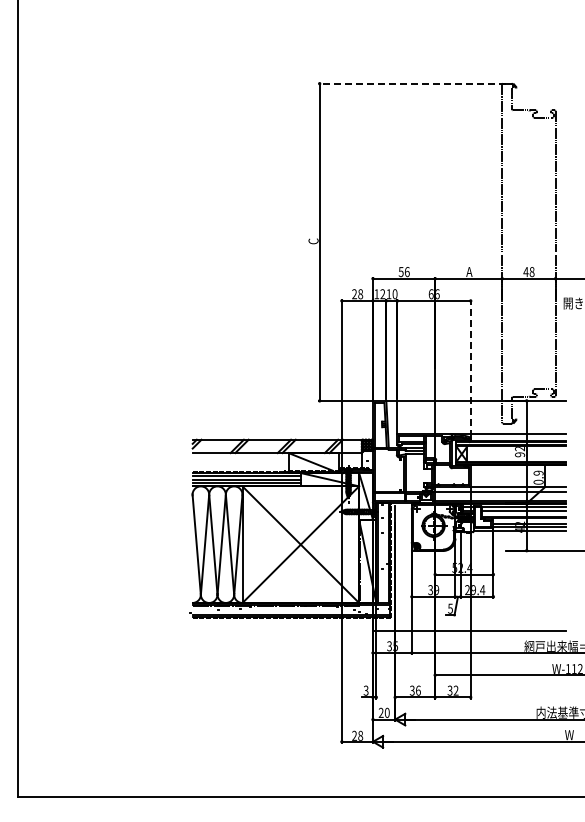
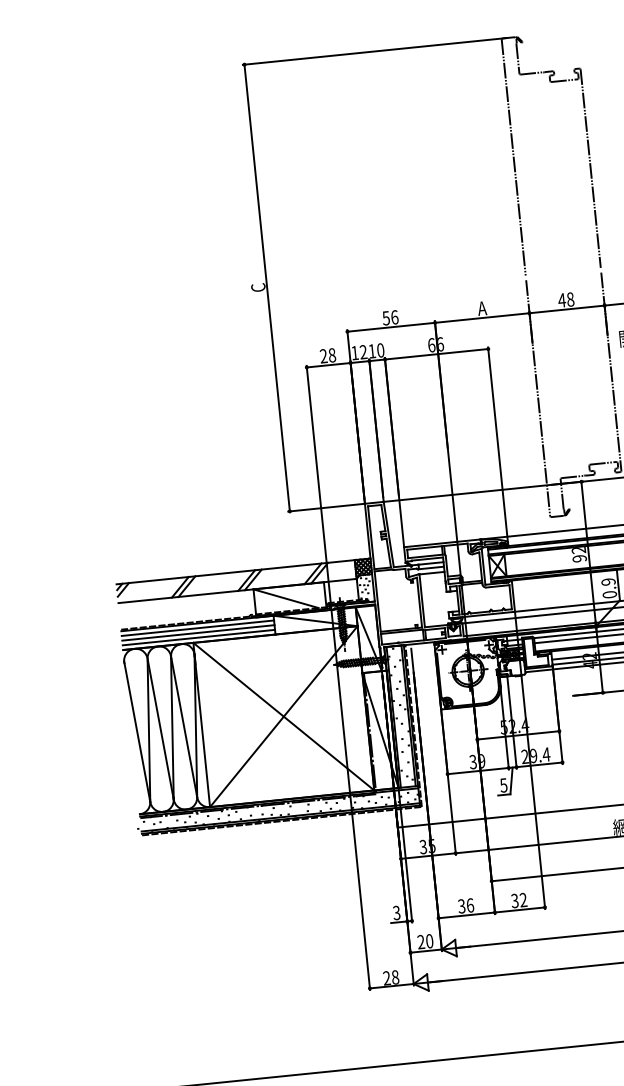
line: (412, 83) -> (375, 51), dashed -> solid
line: (470, 368) -> (497, 444), dashed -> solid

